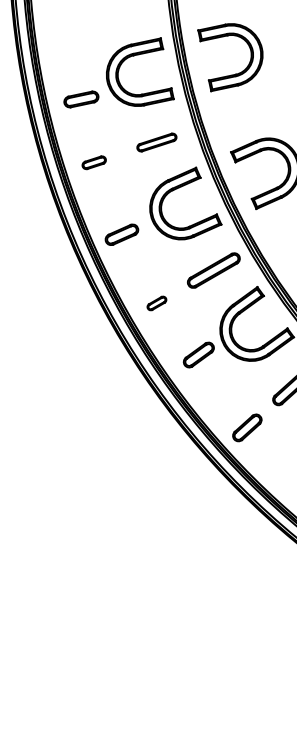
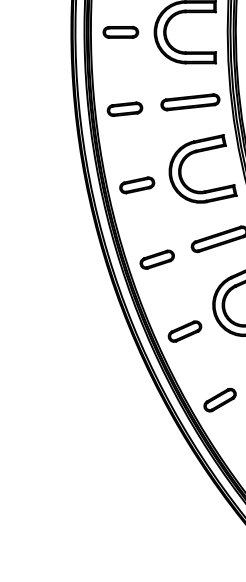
part: (81, 99) -> (120, 32), moved
part: (156, 142) -> (190, 102), size x1.43
part: (93, 162) -> (124, 108), size x1.43
part: (156, 303) -> (156, 259), size x1.67
part: (198, 354) -> (184, 330), moved

